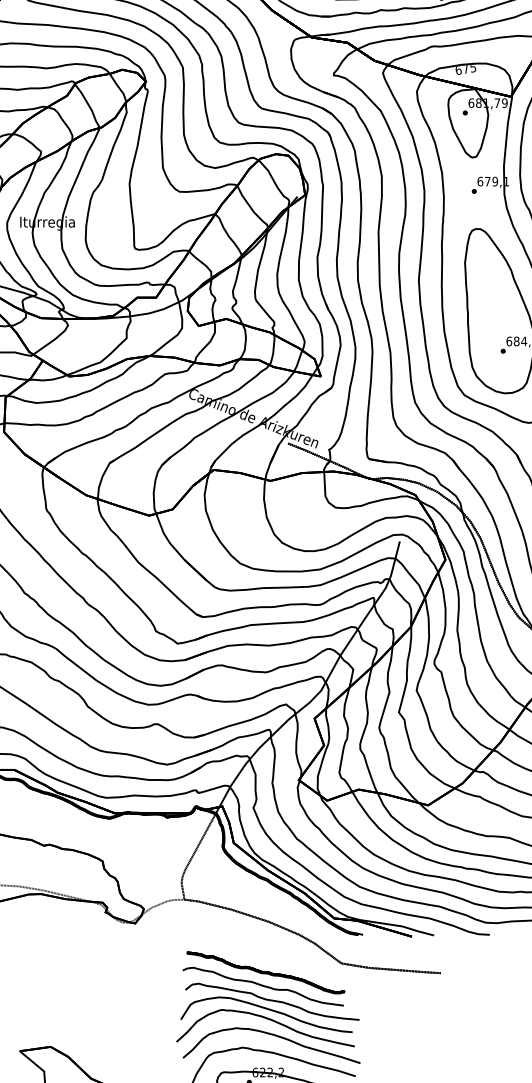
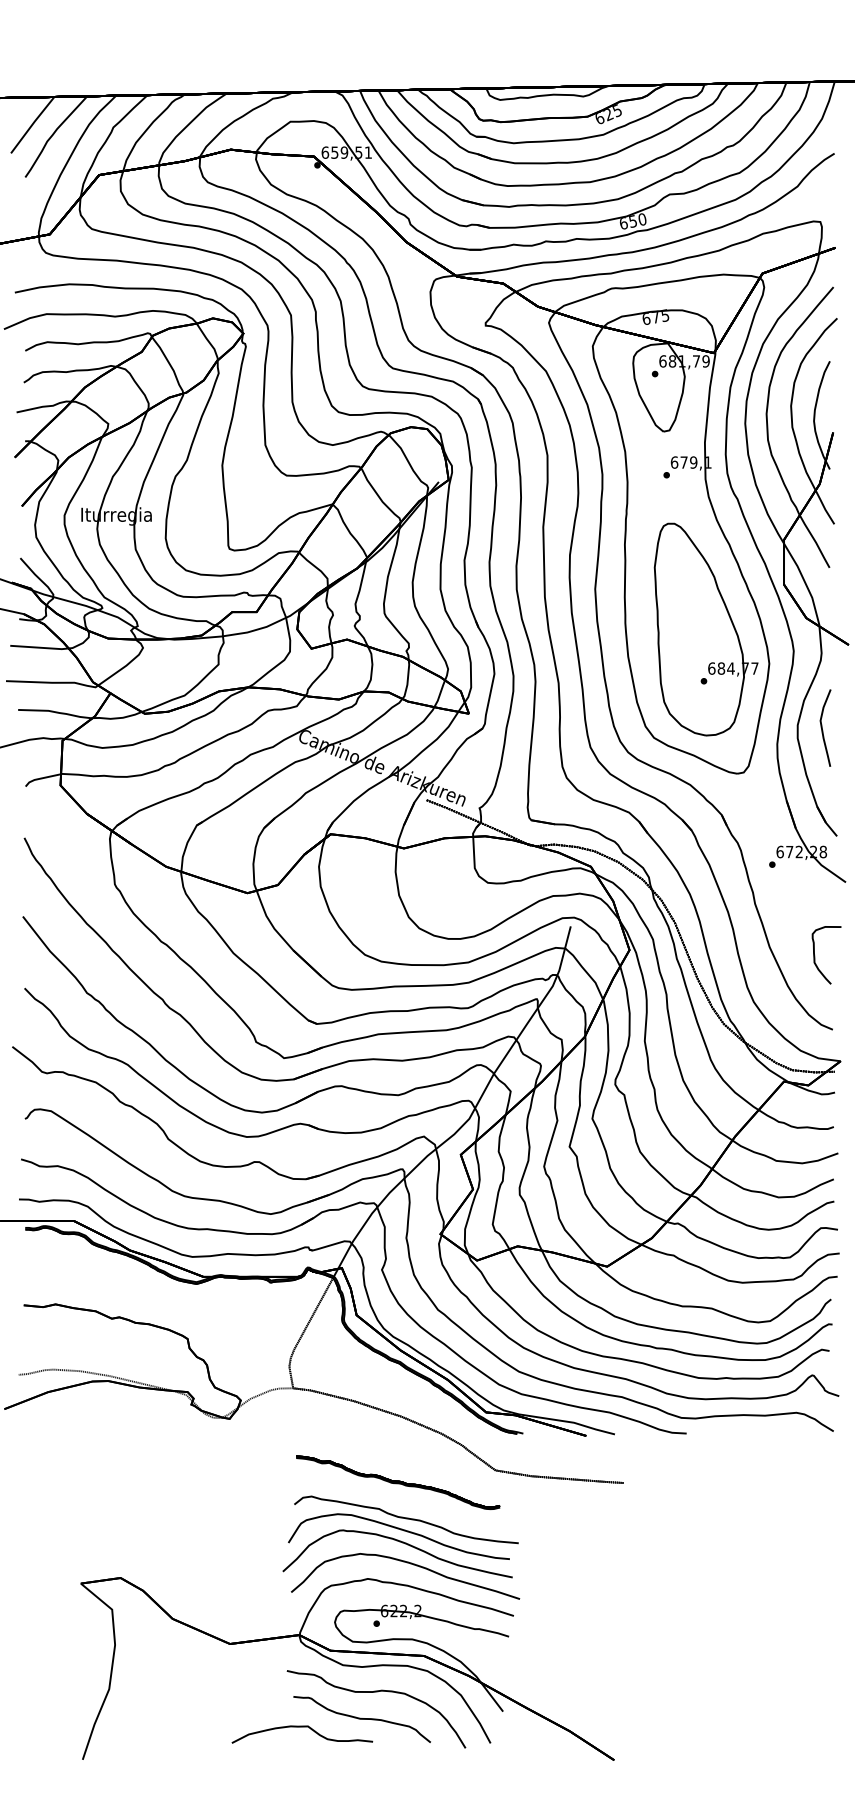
part: (263, 986) -> (394, 1500), removed

